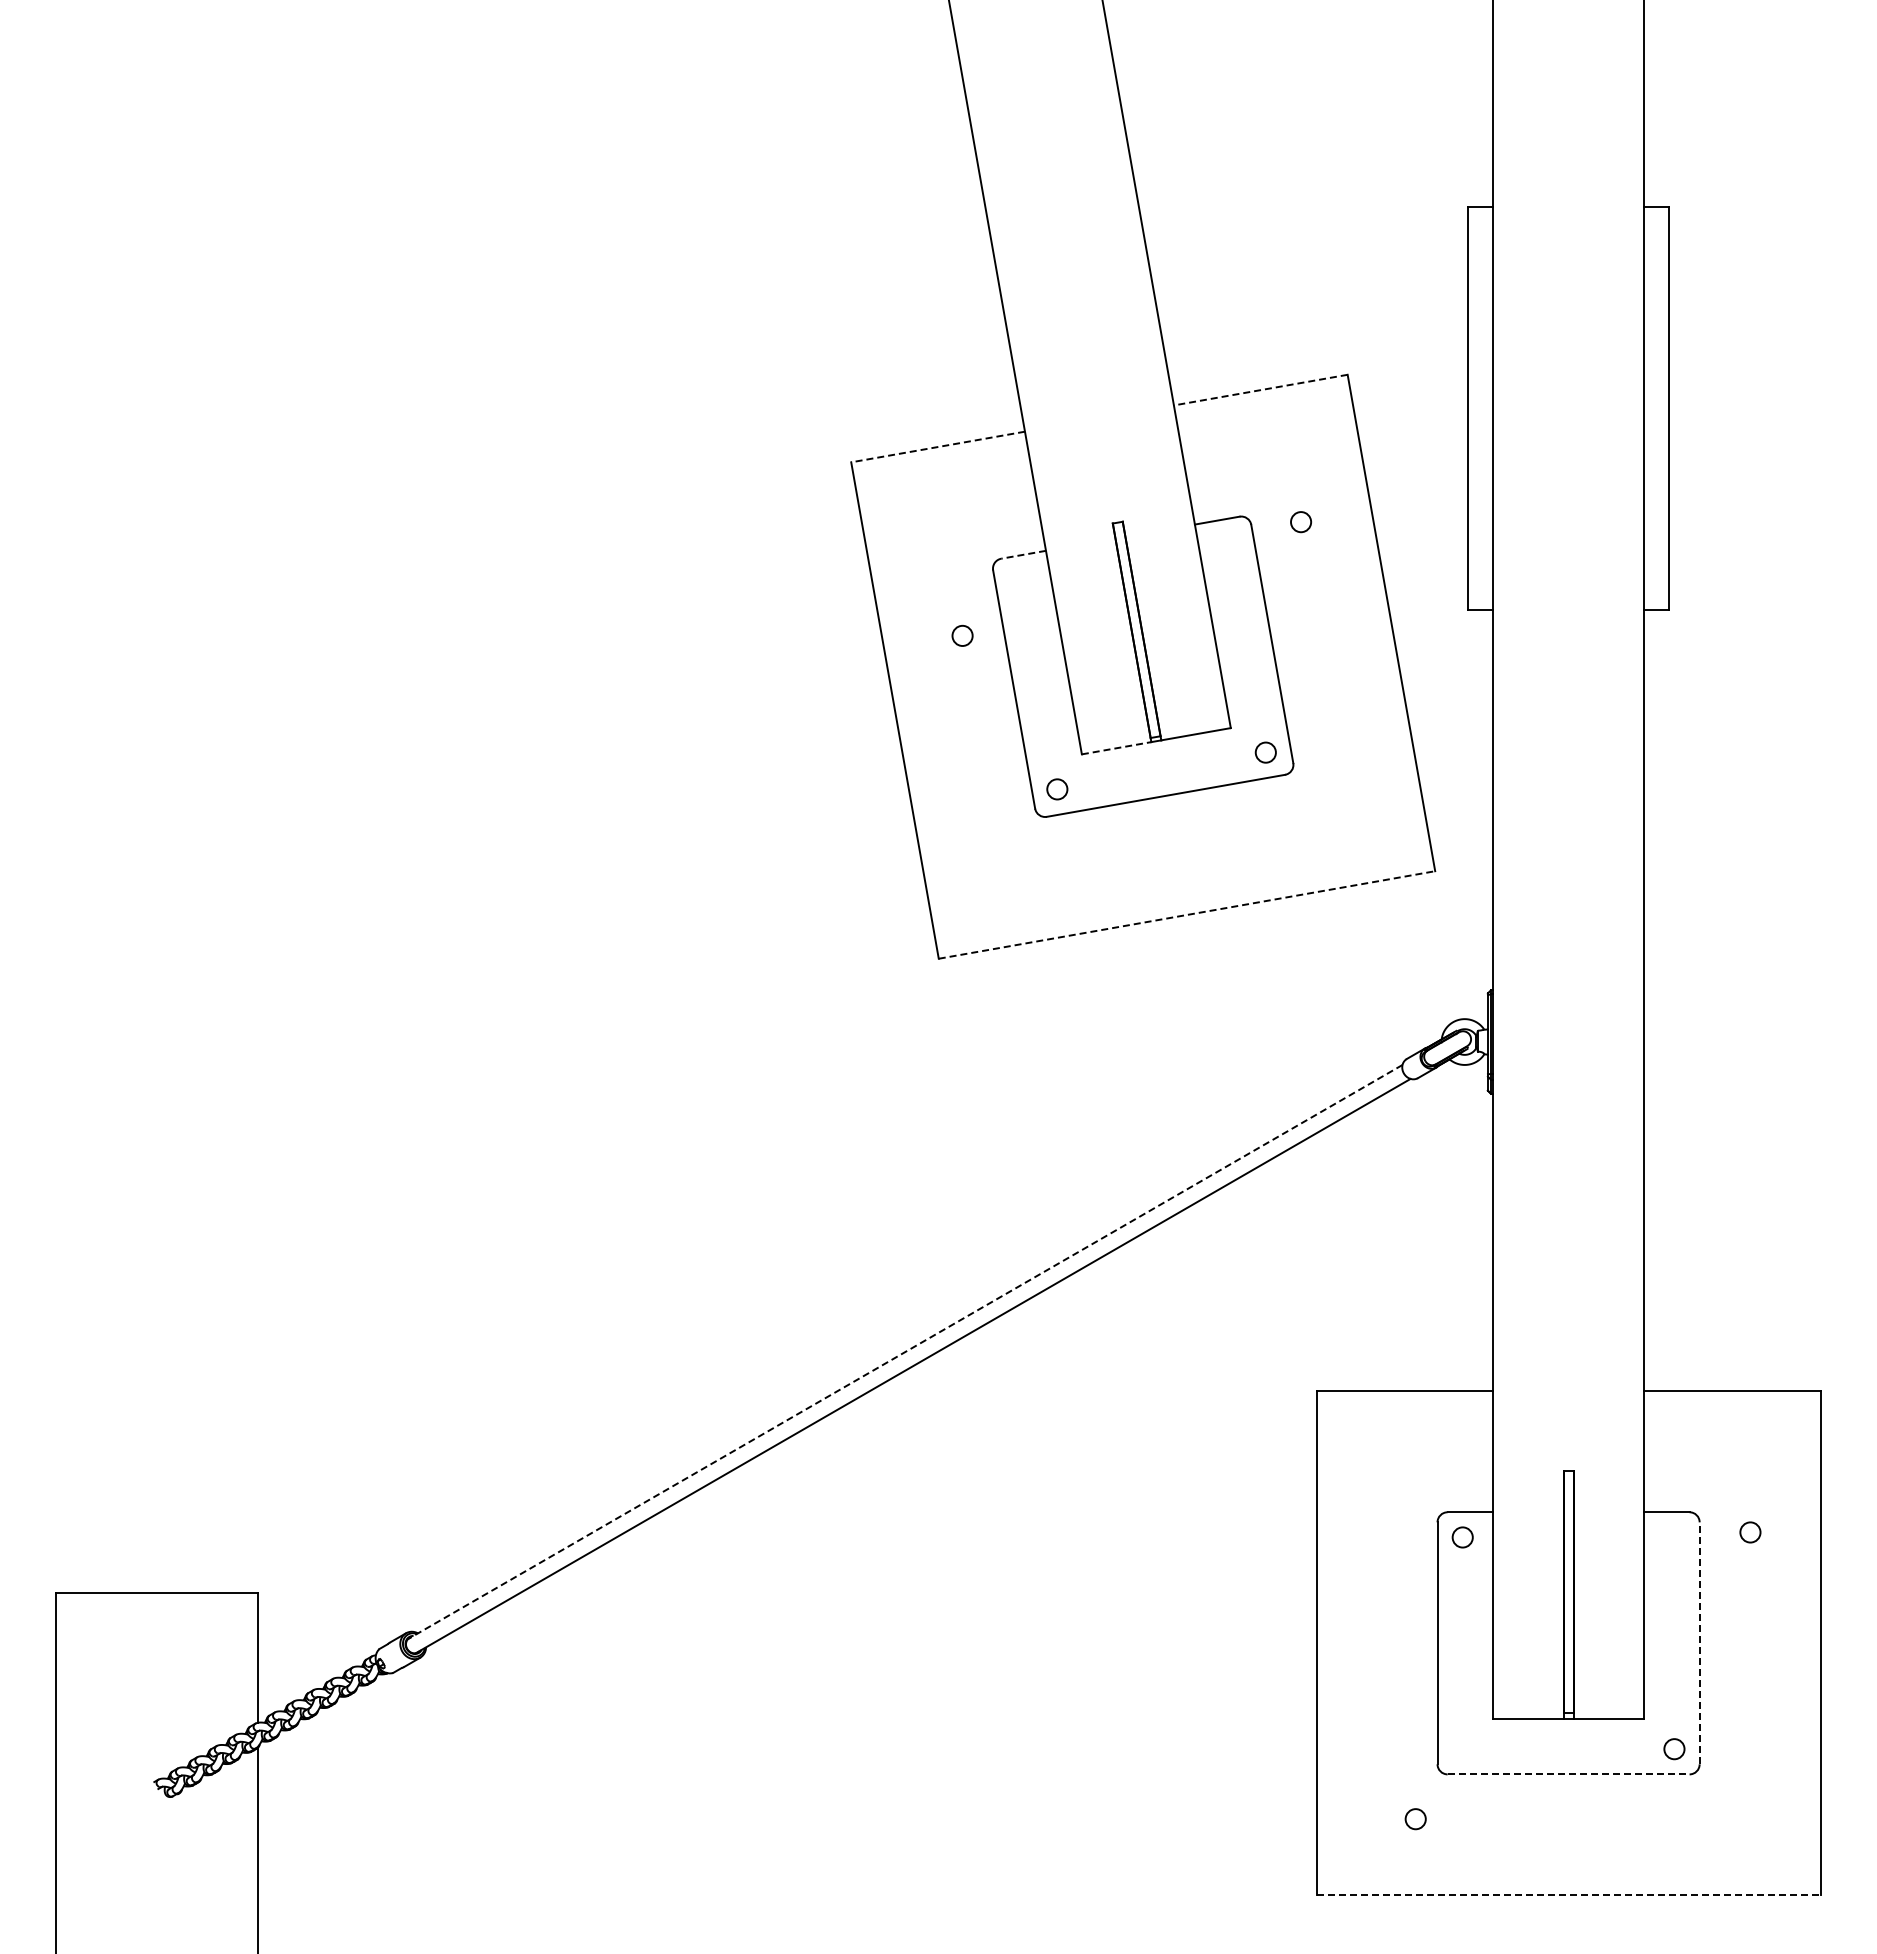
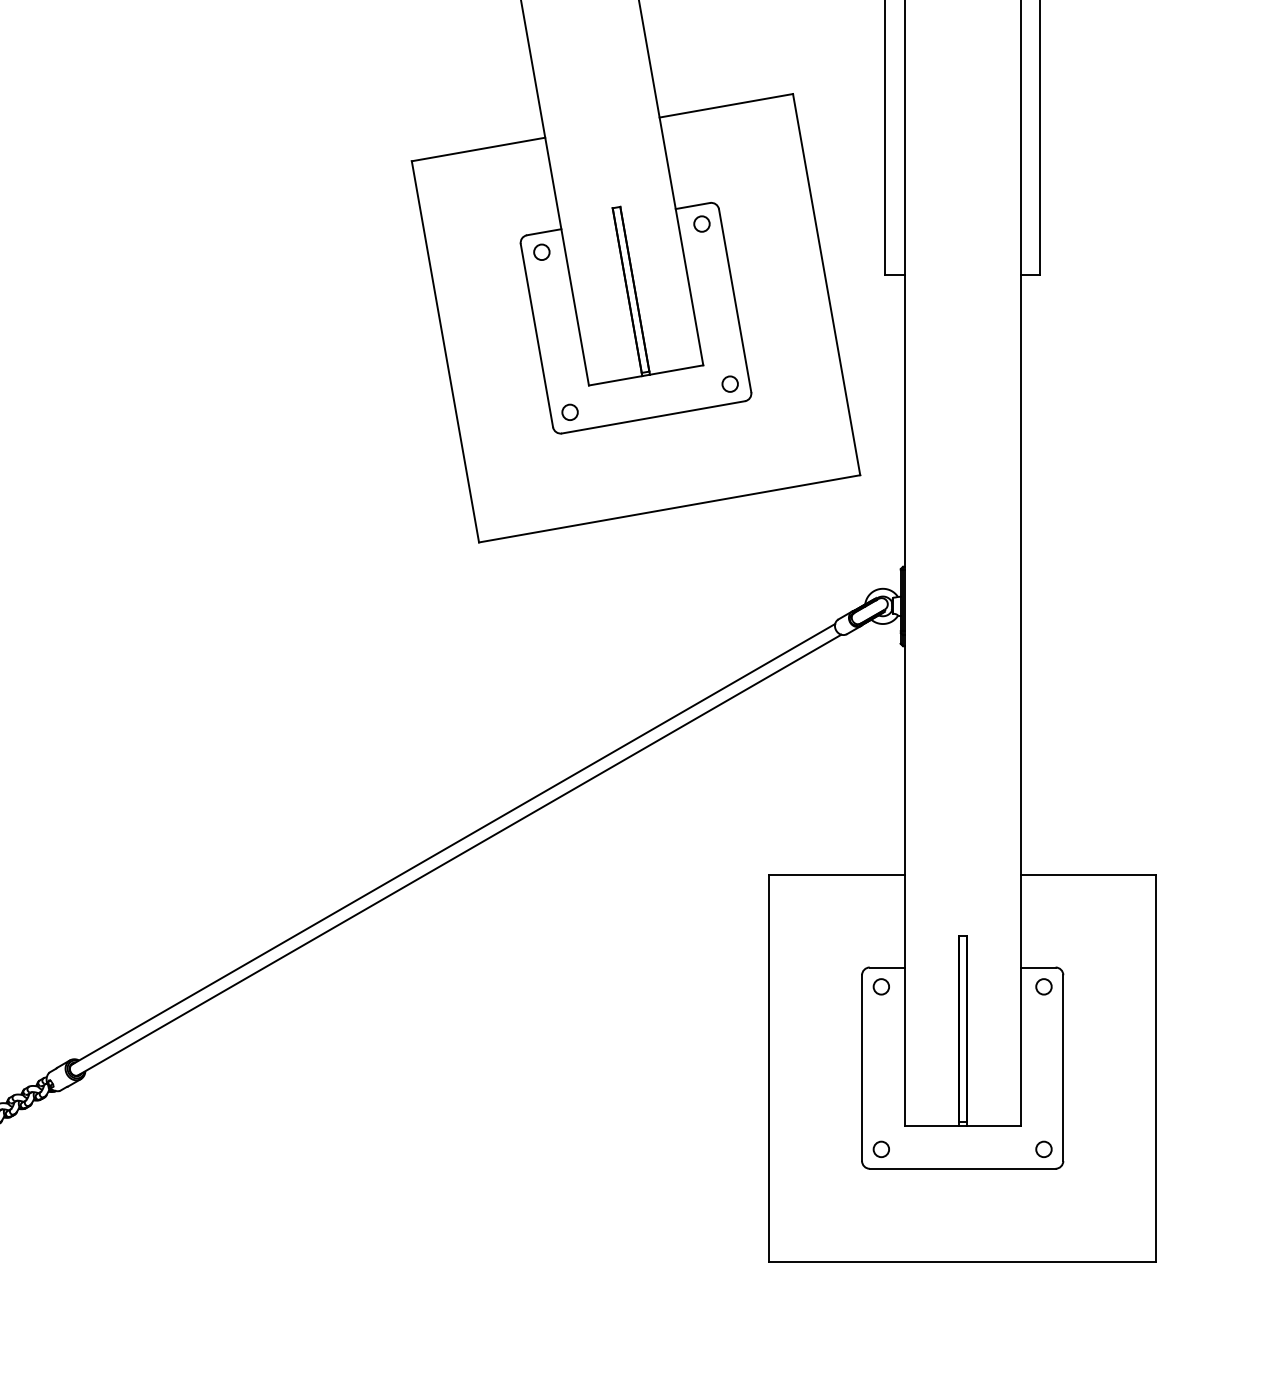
line: (1260, 390) -> (726, 106), dashed -> solid
line: (937, 447) -> (478, 149), dashed -> solid
circle: (1300, 522) -> (701, 224), moved
line: (1023, 554) -> (544, 232), dashed -> solid
circle: (962, 635) -> (541, 251), moved
line: (1117, 748) -> (616, 380), dashed -> solid
line: (1187, 914) -> (670, 508), dashed -> solid
line: (904, 1352) -> (452, 844), dashed -> solid
circle: (1750, 1532) -> (1044, 986), moved
line: (1699, 1643) -> (1063, 1068), dashed -> solid
line: (1568, 1774) -> (962, 1168), dashed -> solid
circle: (1415, 1819) -> (881, 1149), moved
line: (1569, 1895) -> (963, 1261), dashed -> solid

